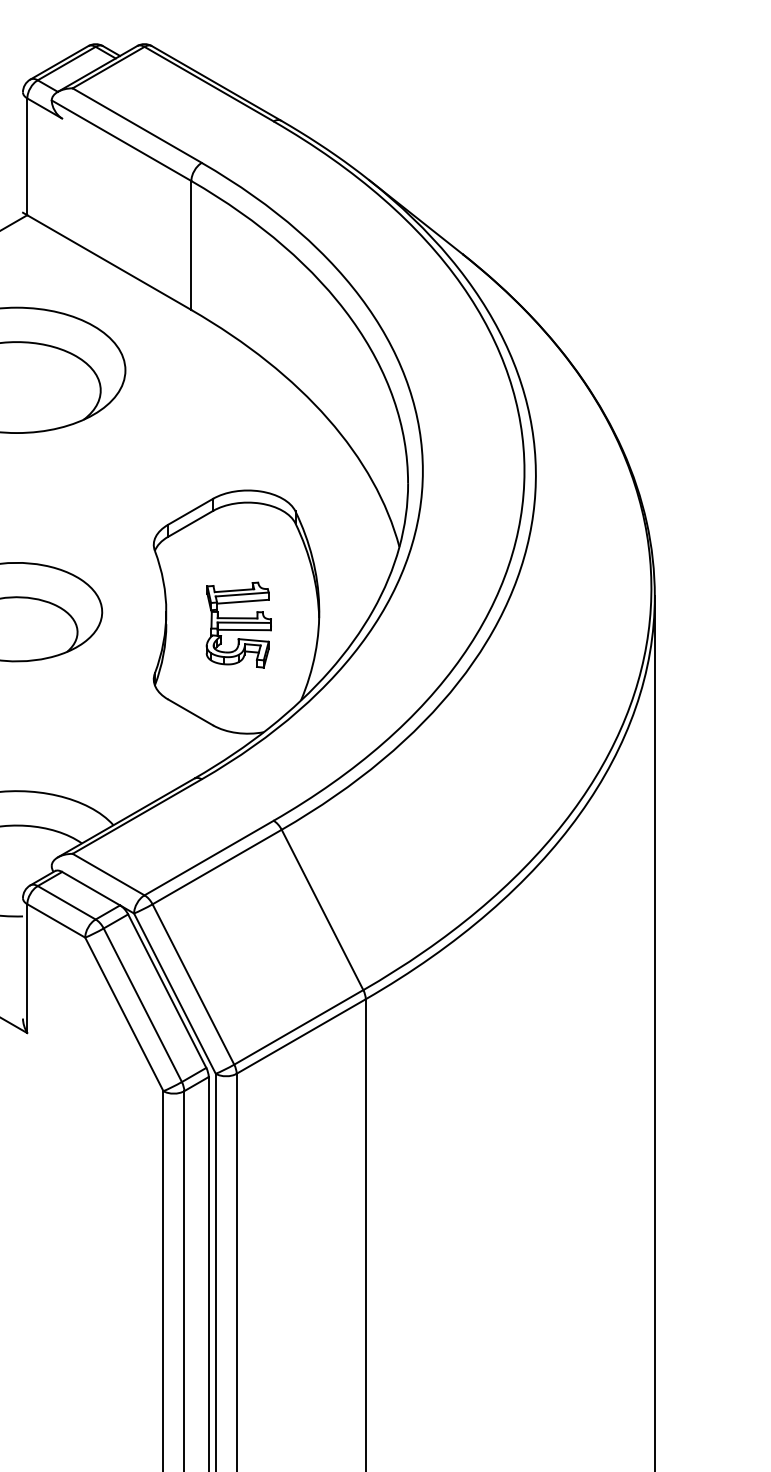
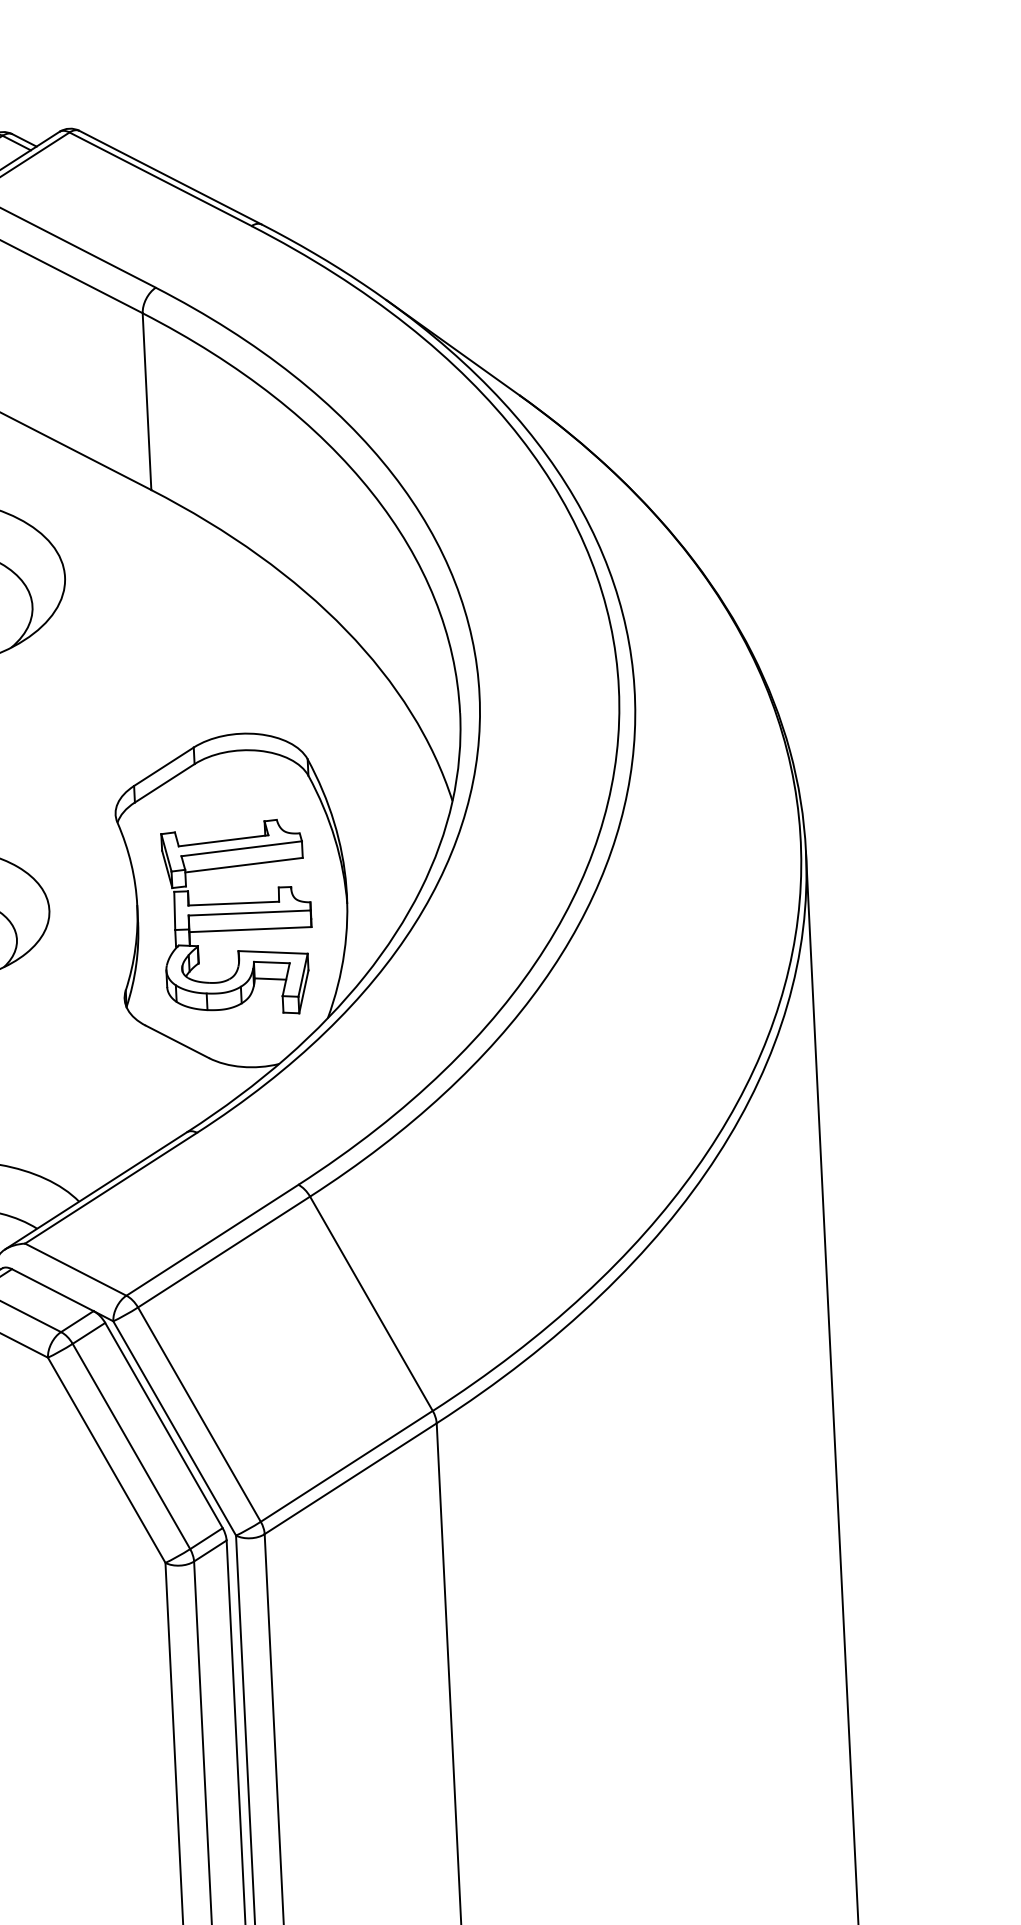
part: (238, 624) -> (237, 918), size x1.67

